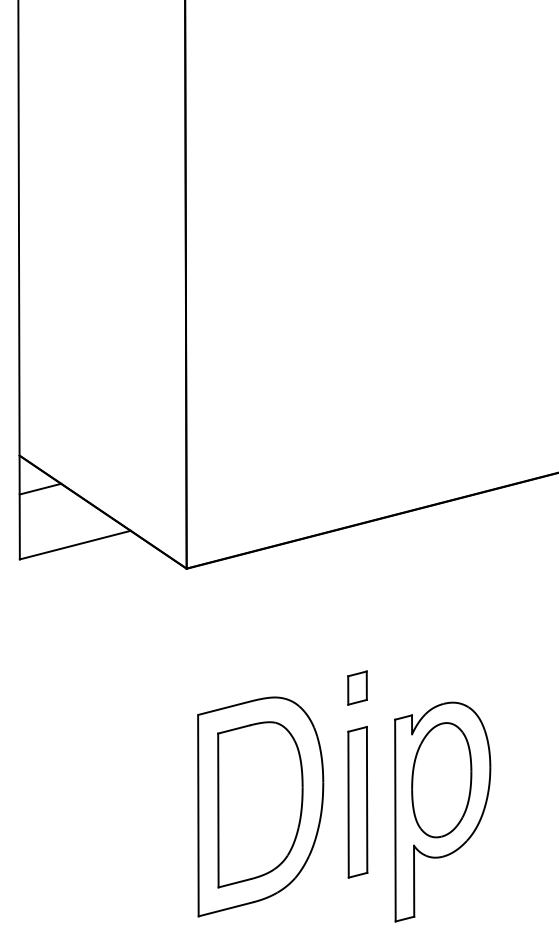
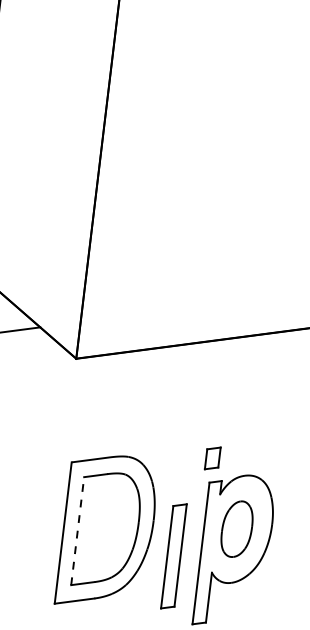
part: (357, 687) -> (212, 458), moved
part: (441, 780) -> (236, 529), size x0.7
part: (357, 802) -> (173, 556), moved
line: (218, 810) -> (77, 531), solid -> dashed

